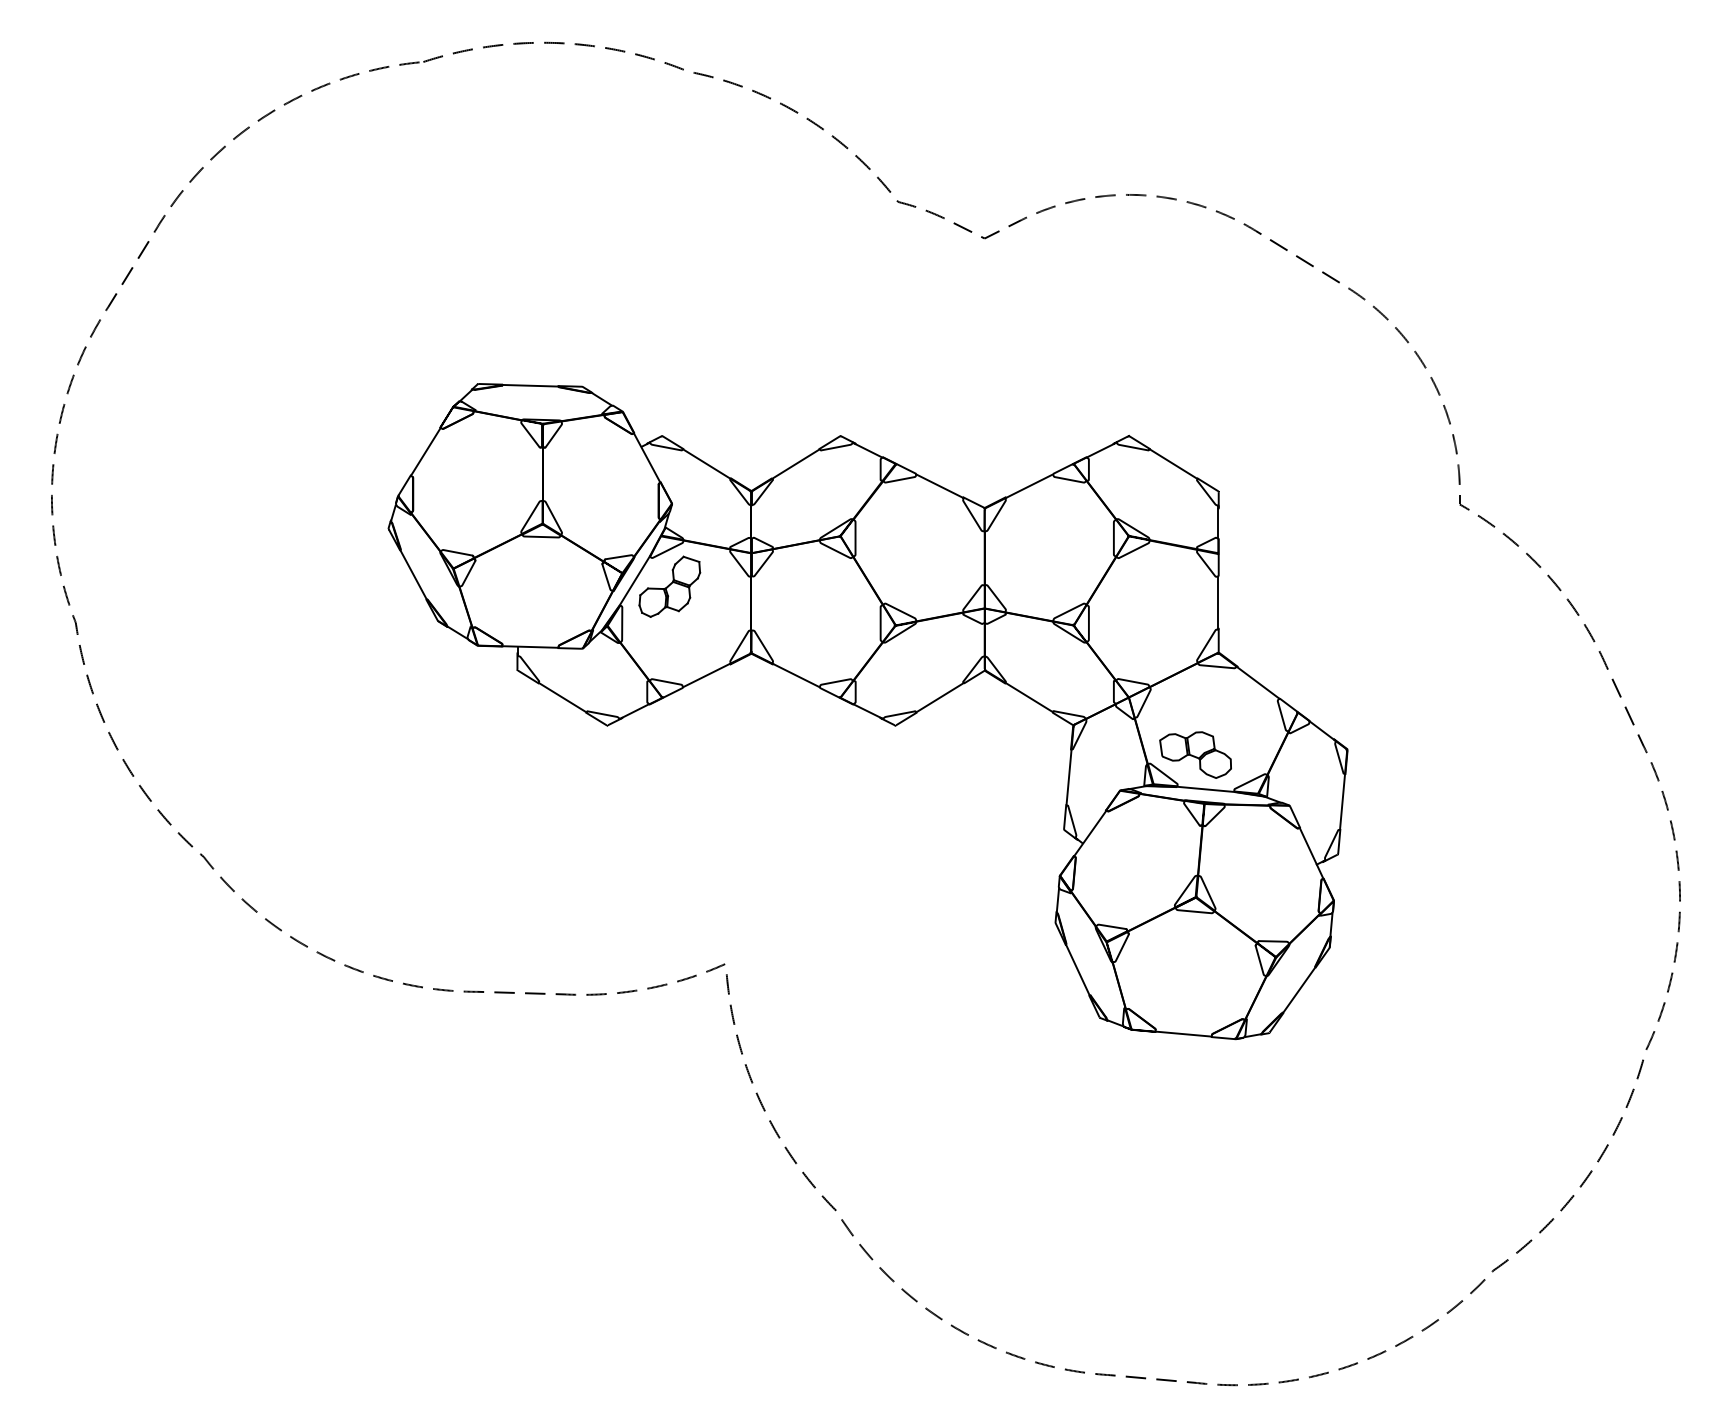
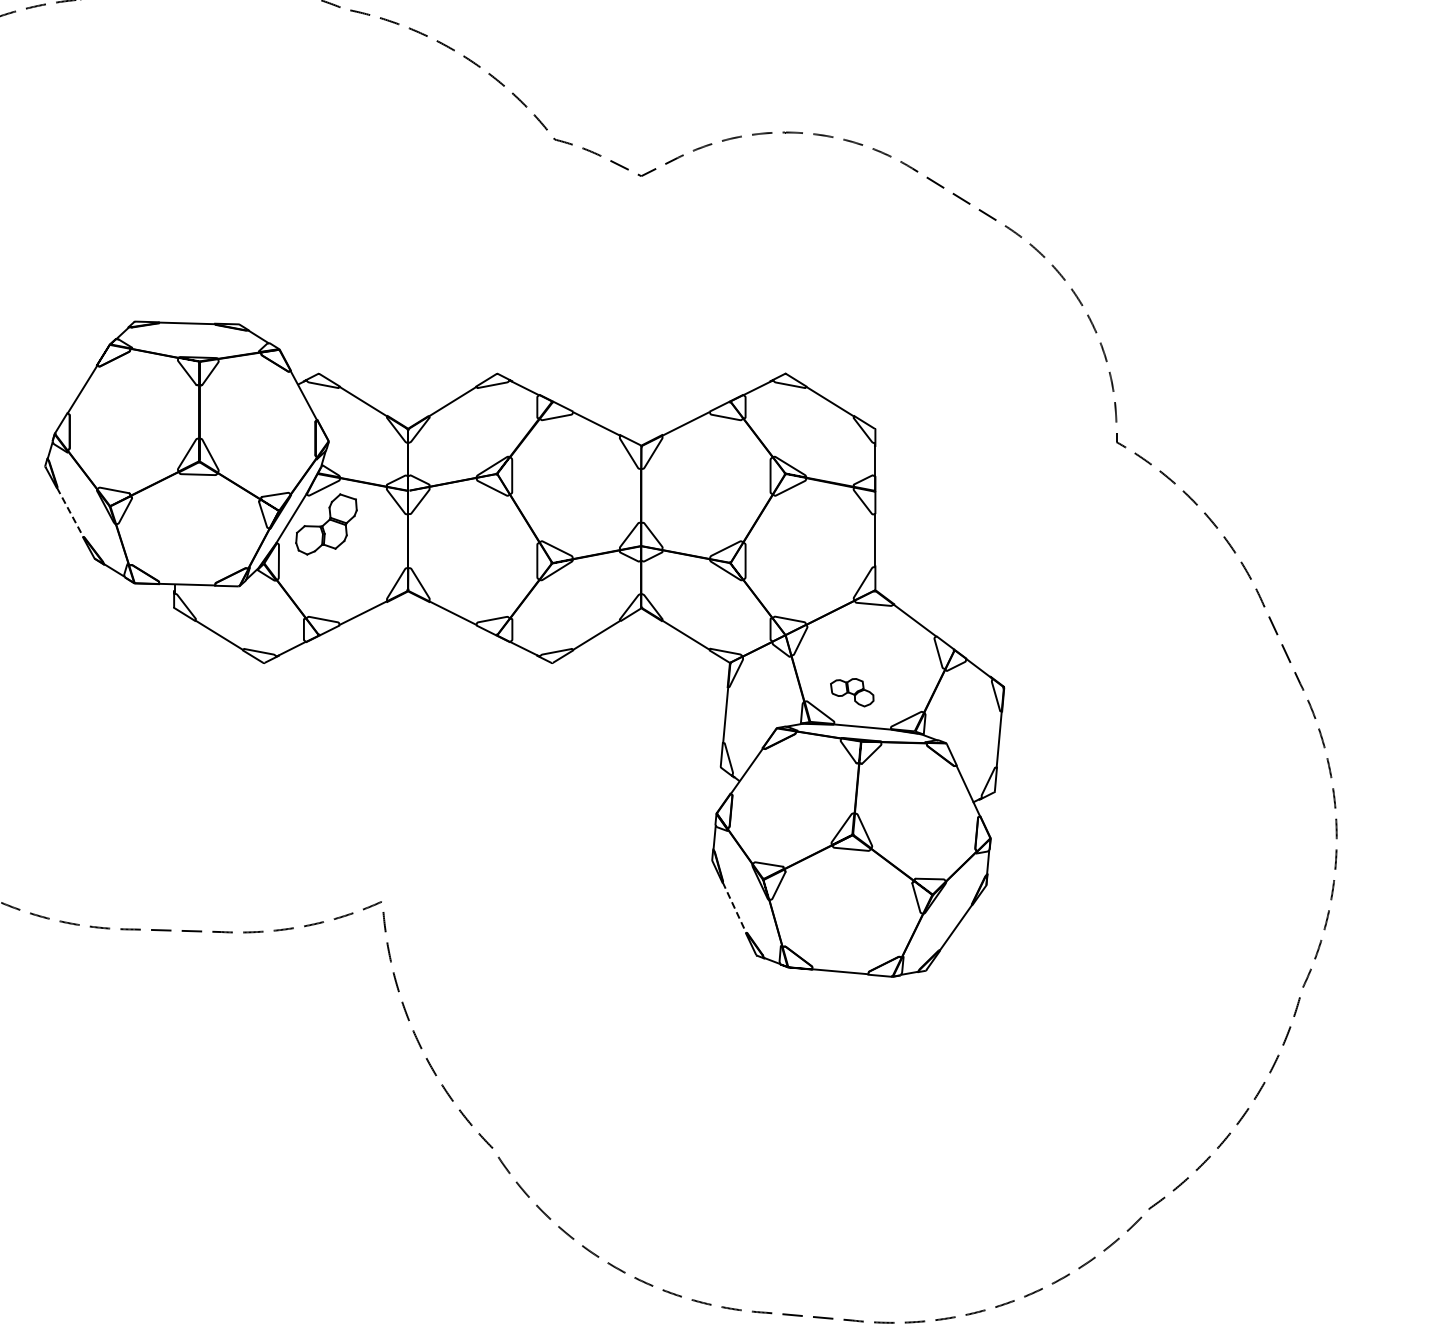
line: (413, 574) -> (70, 512), solid -> dashed
part: (1195, 754) -> (852, 692), size x0.6
line: (1078, 970) -> (735, 908), solid -> dashed

